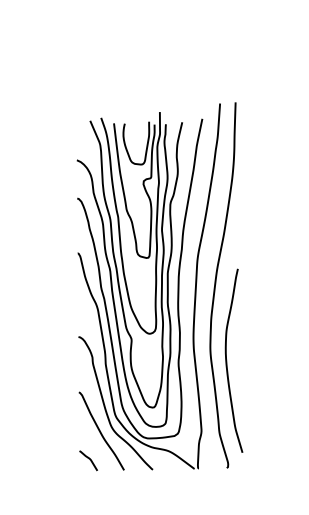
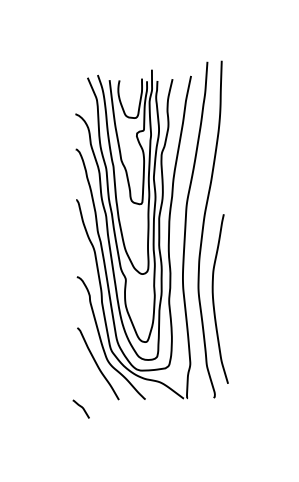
curve: (87, 458) -> (80, 407), moved

